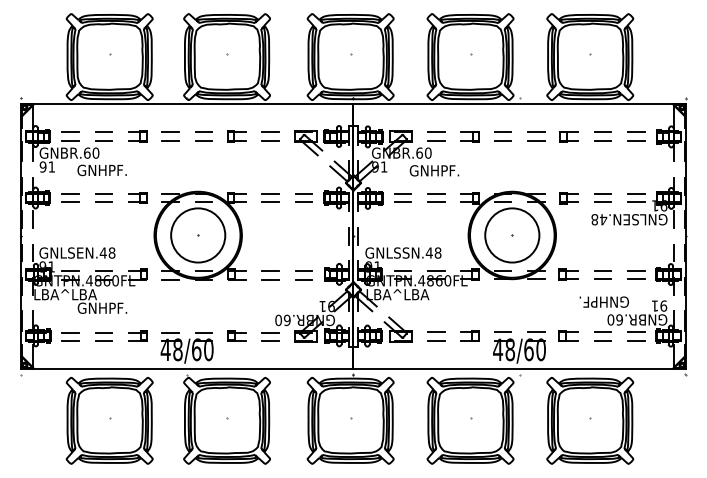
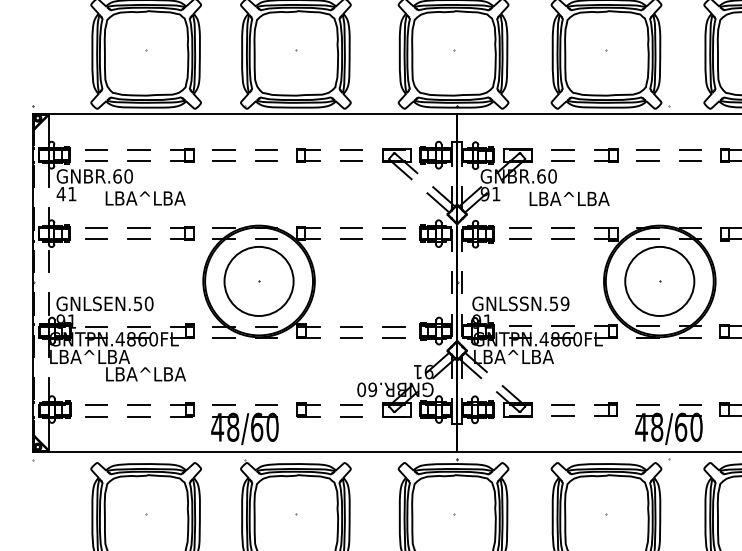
text: (42, 166) -> (60, 193), 91 -> 41
text: (108, 170) -> (144, 198), GNHPF. -> LBA^ LBA
text: (440, 170) -> (568, 198), GNHPF. -> LBA^ LBA
text: (107, 252) -> (143, 303), GNLSEN.48 -> GNLSEN.50
text: (433, 252) -> (559, 303), GNLSSN.48 -> GNLSSN.59
text: (108, 307) -> (144, 373), GNHPF. -> LBA^ LBA

